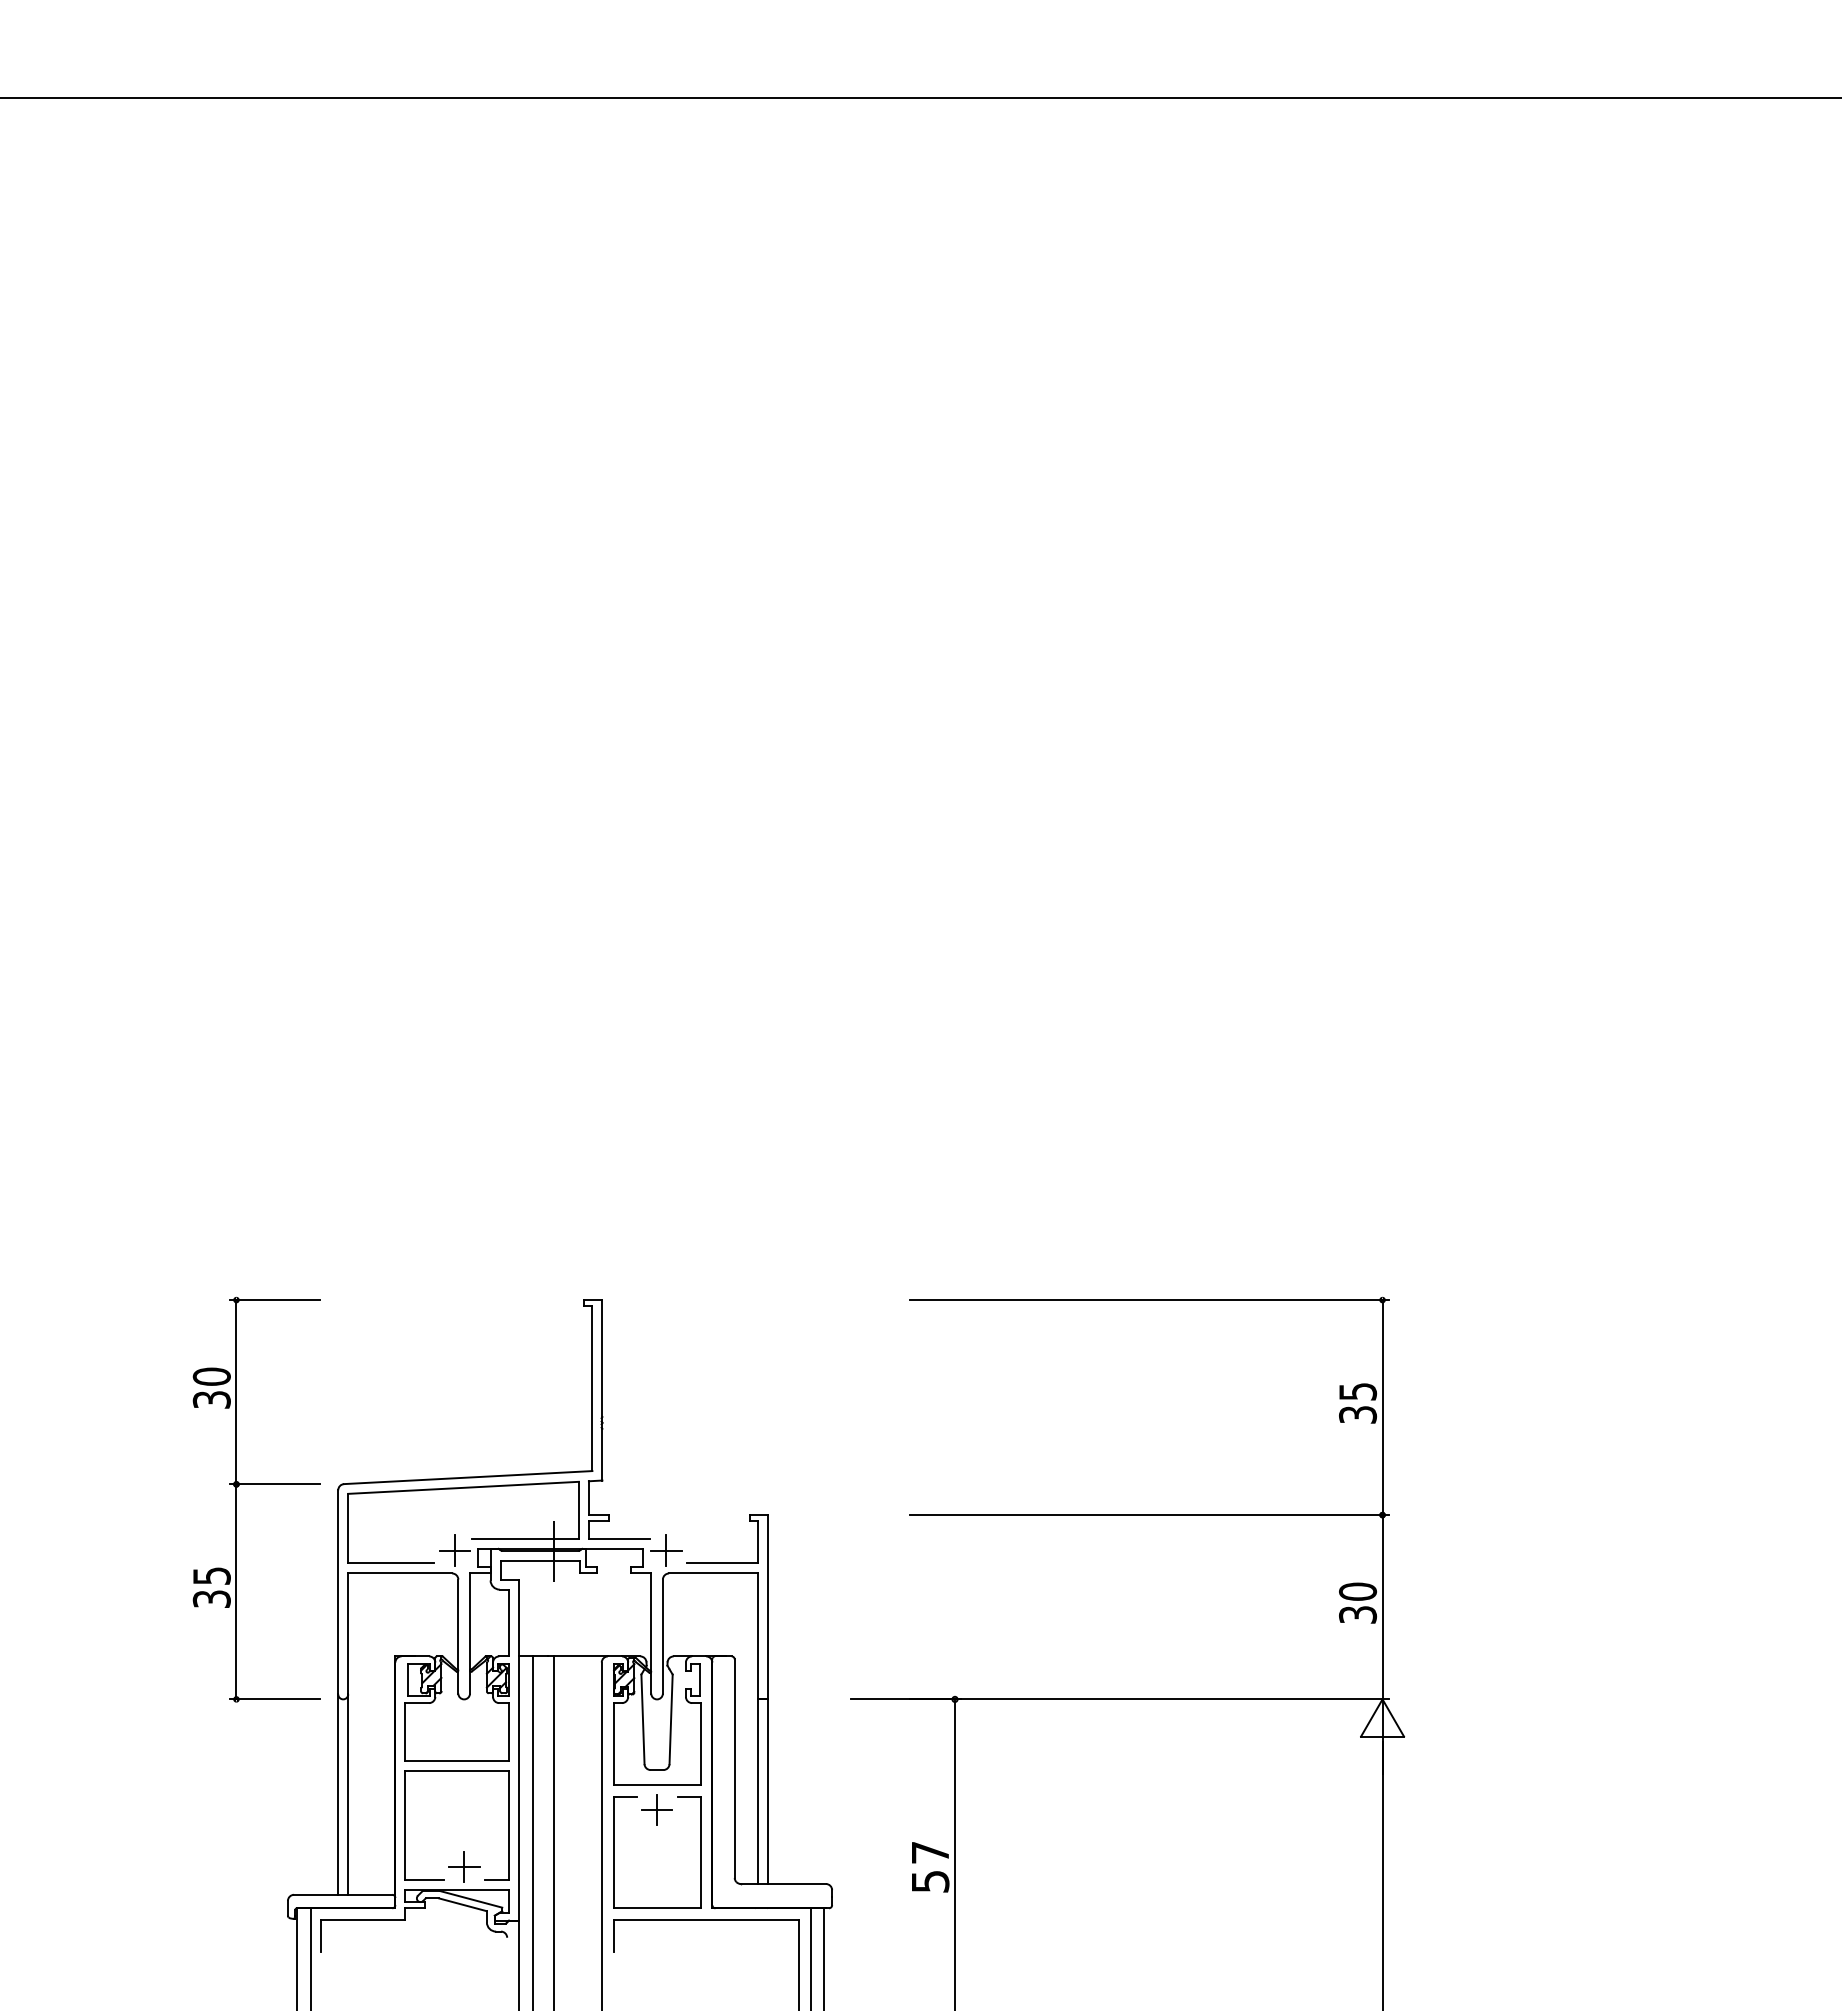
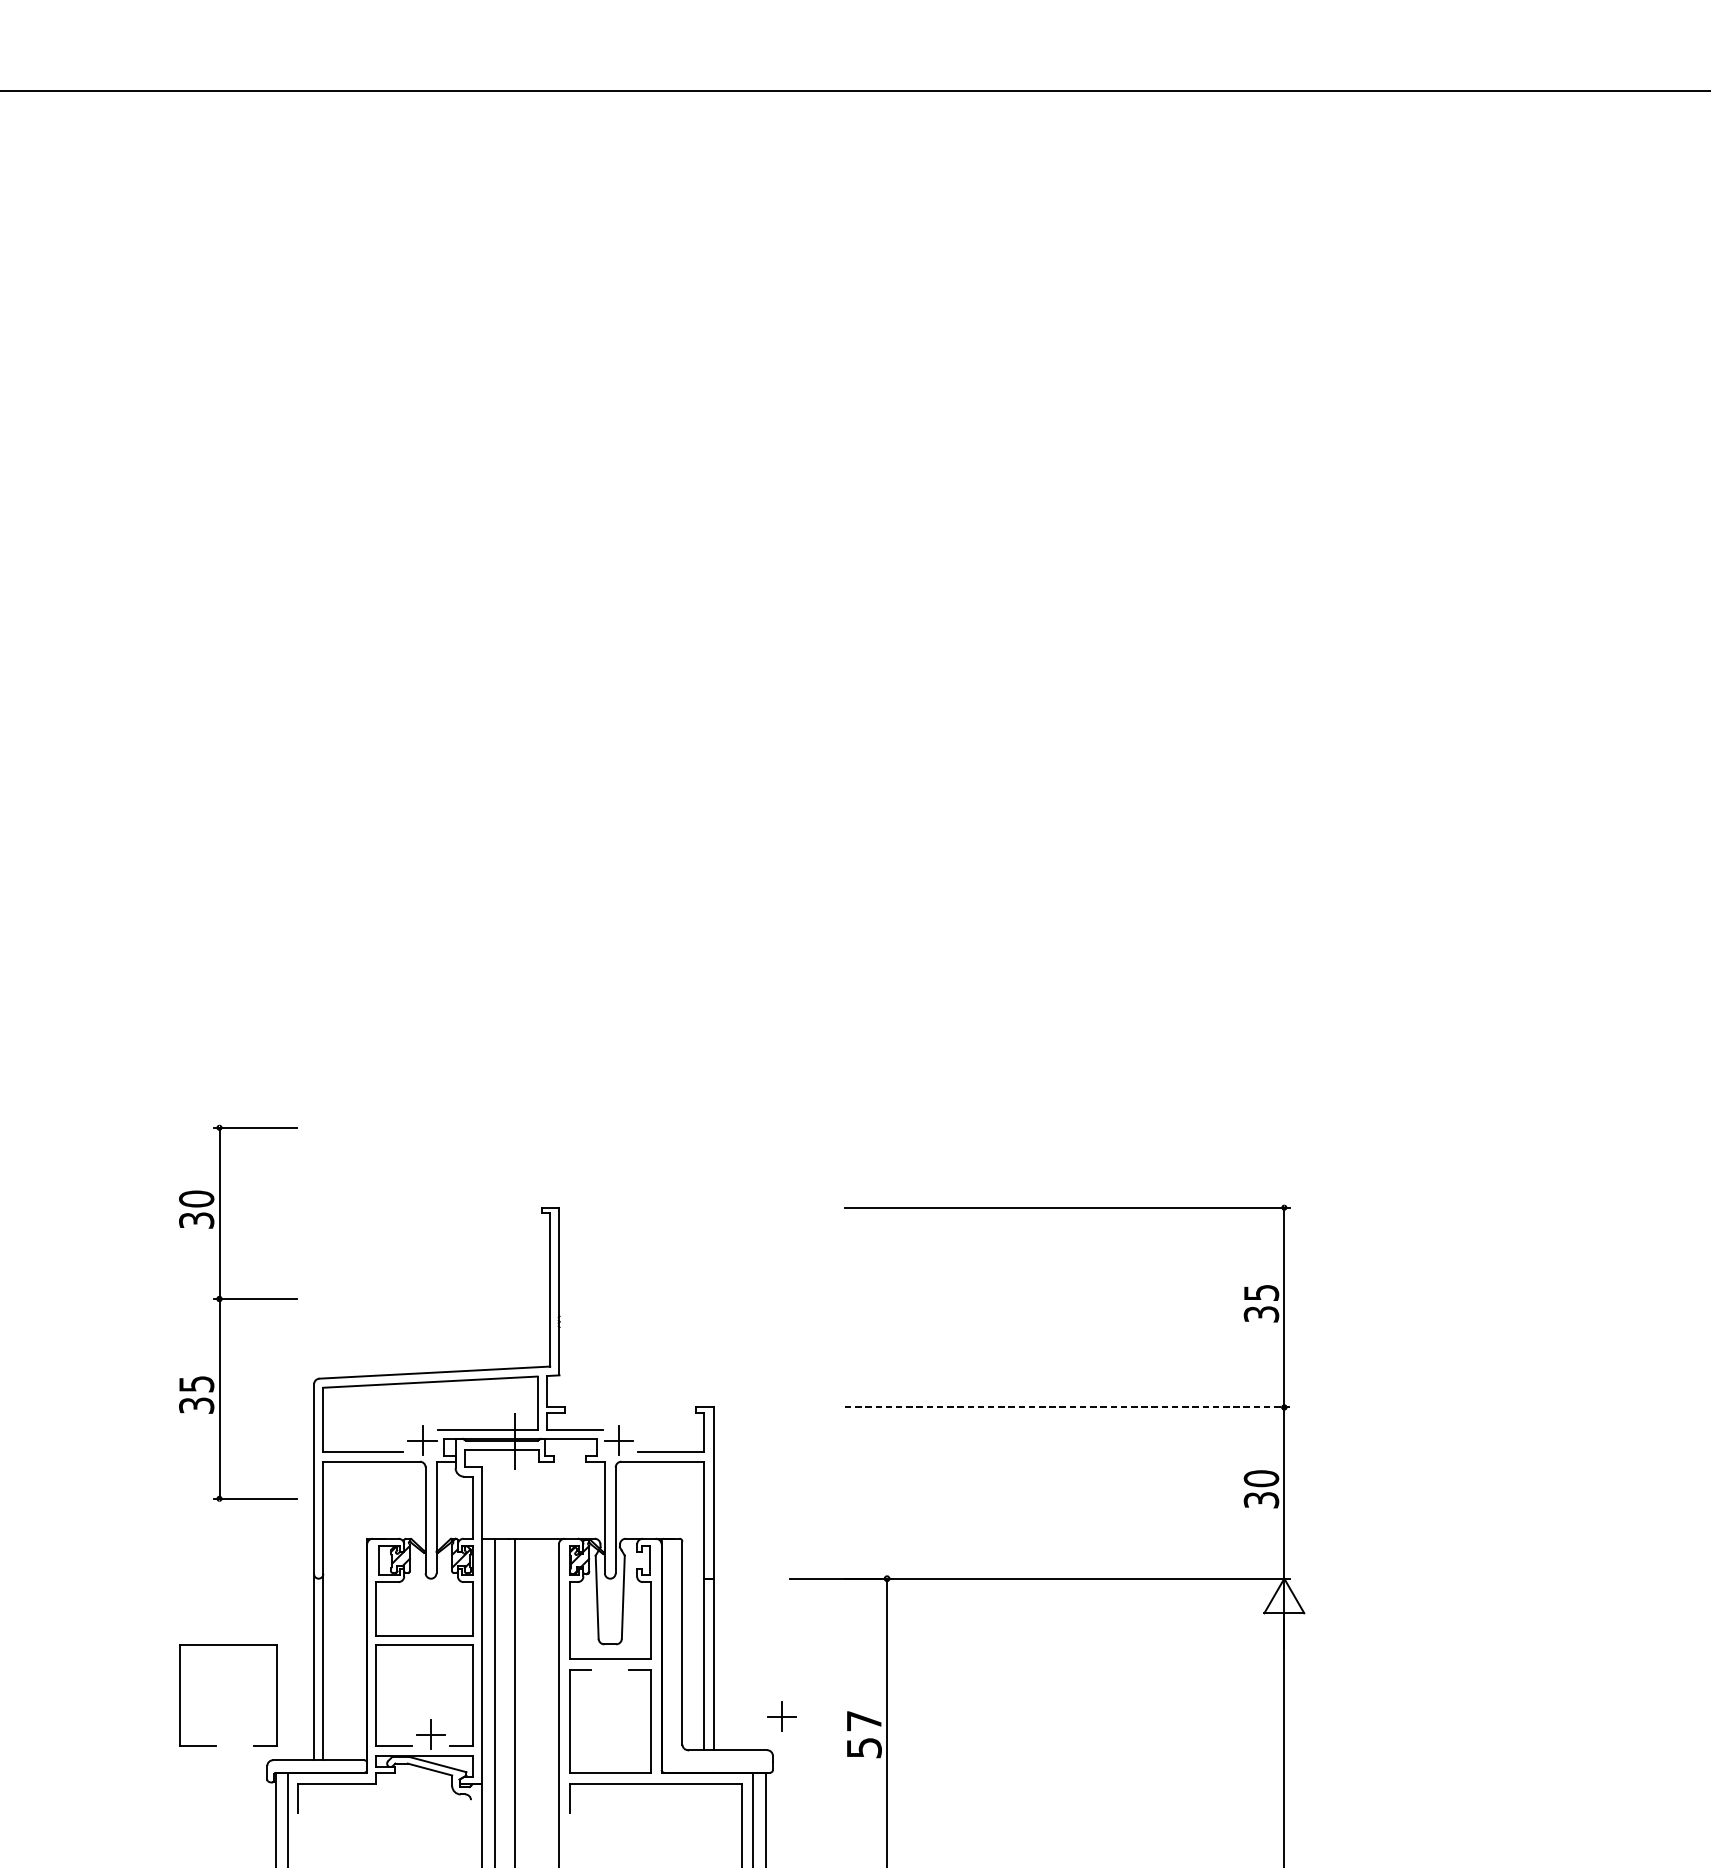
part: (256, 1484) -> (238, 1299), moved
line: (1149, 1515) -> (1067, 1407), solid -> dashed
part: (656, 1809) -> (781, 1716), moved
part: (194, 1825) -> (180, 1695), added

